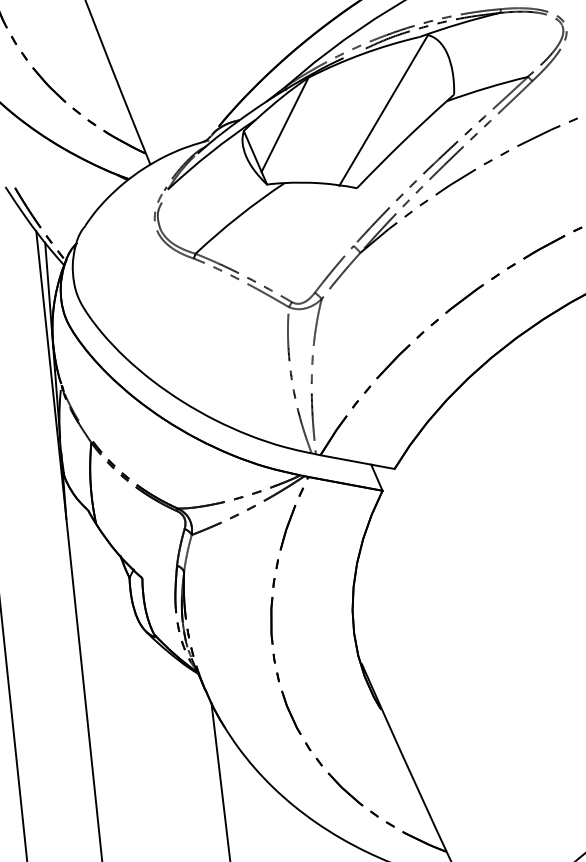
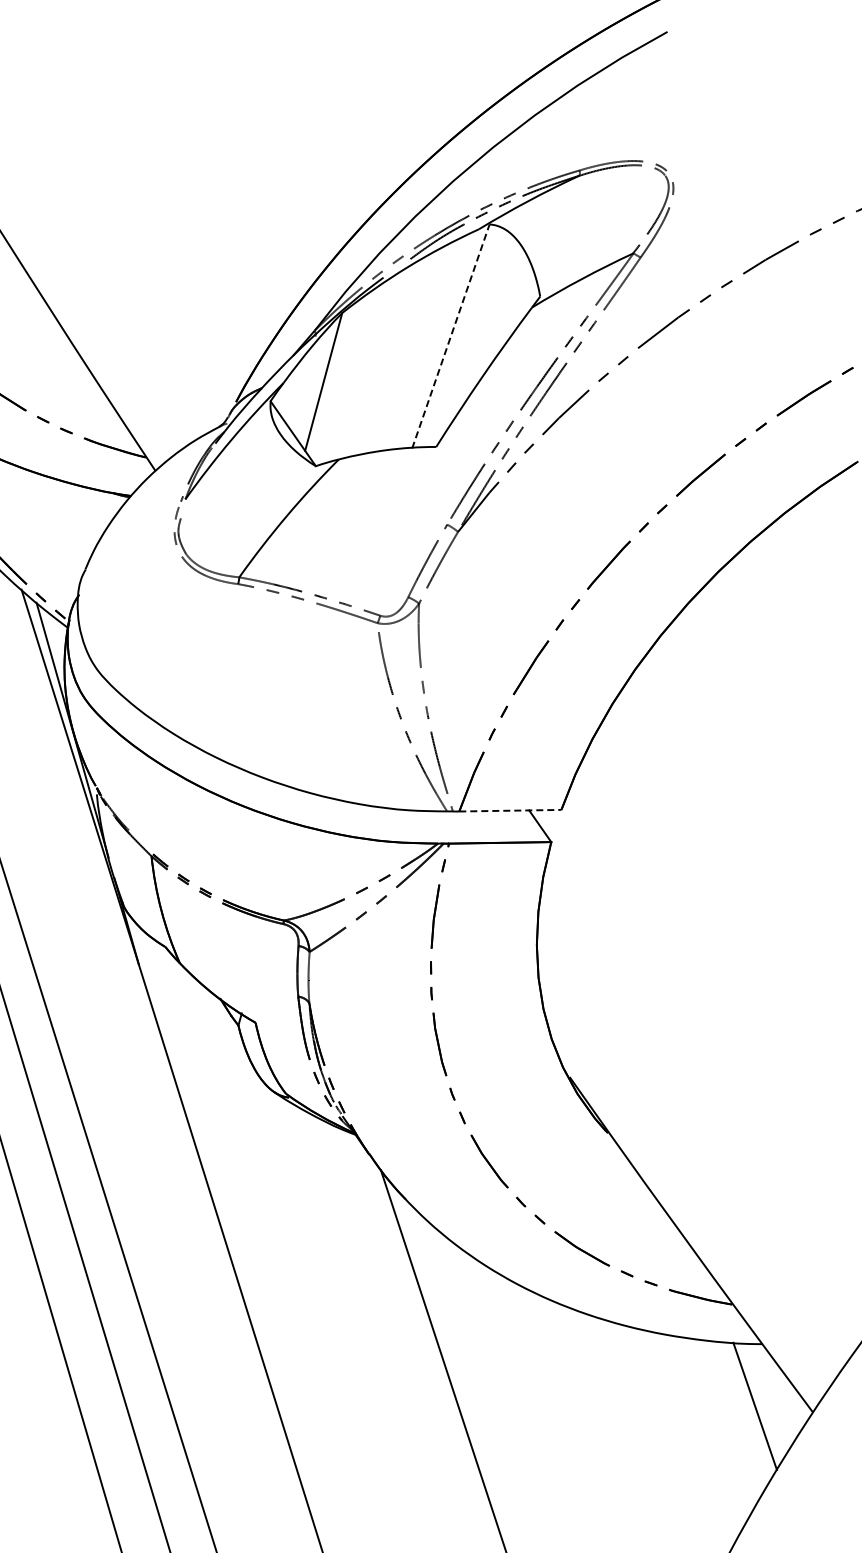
line: (383, 110) -> (450, 336), solid -> dashed
line: (357, 461) -> (510, 810), solid -> dashed

